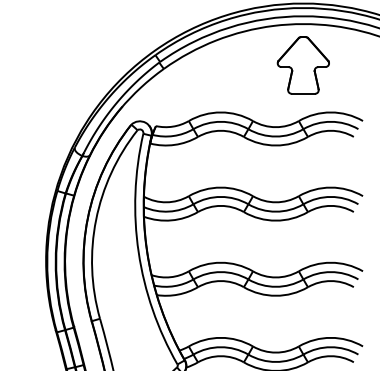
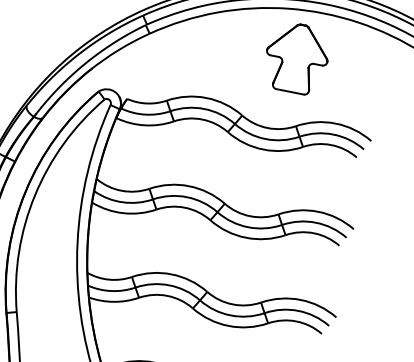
part: (302, 65) -> (295, 58), moved

